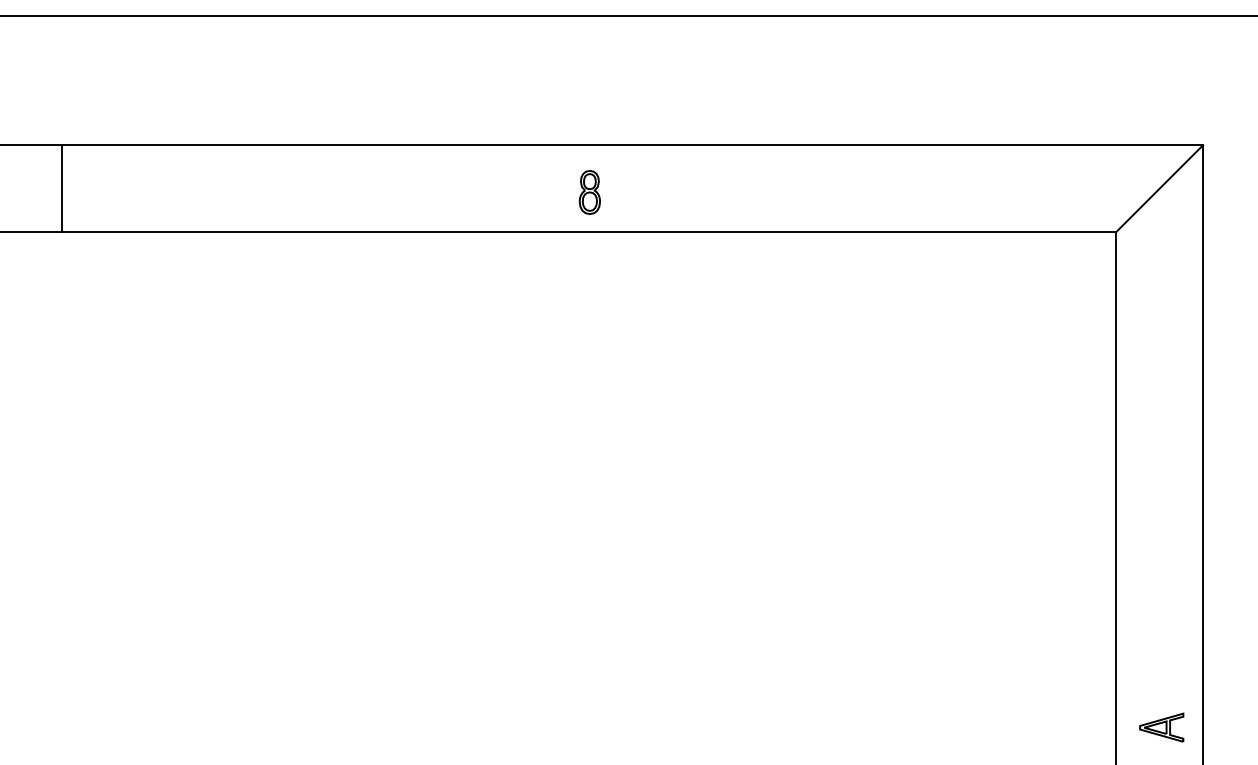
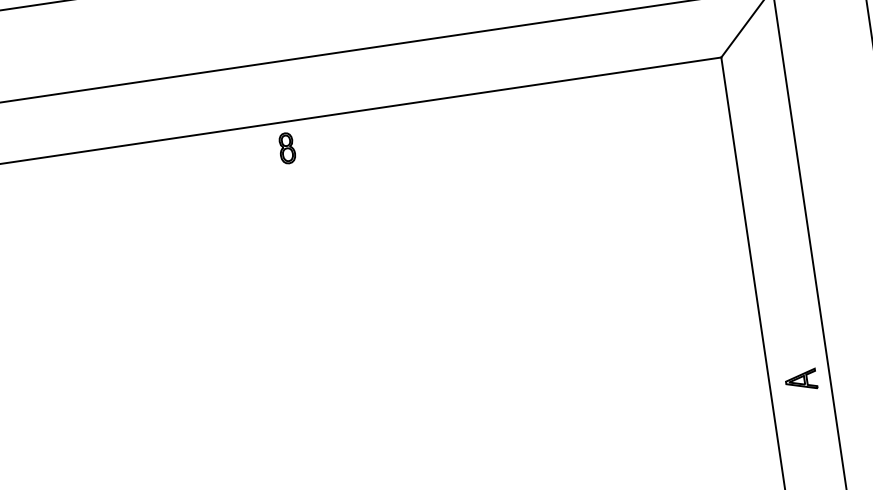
part: (589, 192) -> (286, 148), moved
part: (1161, 727) -> (801, 380), moved

